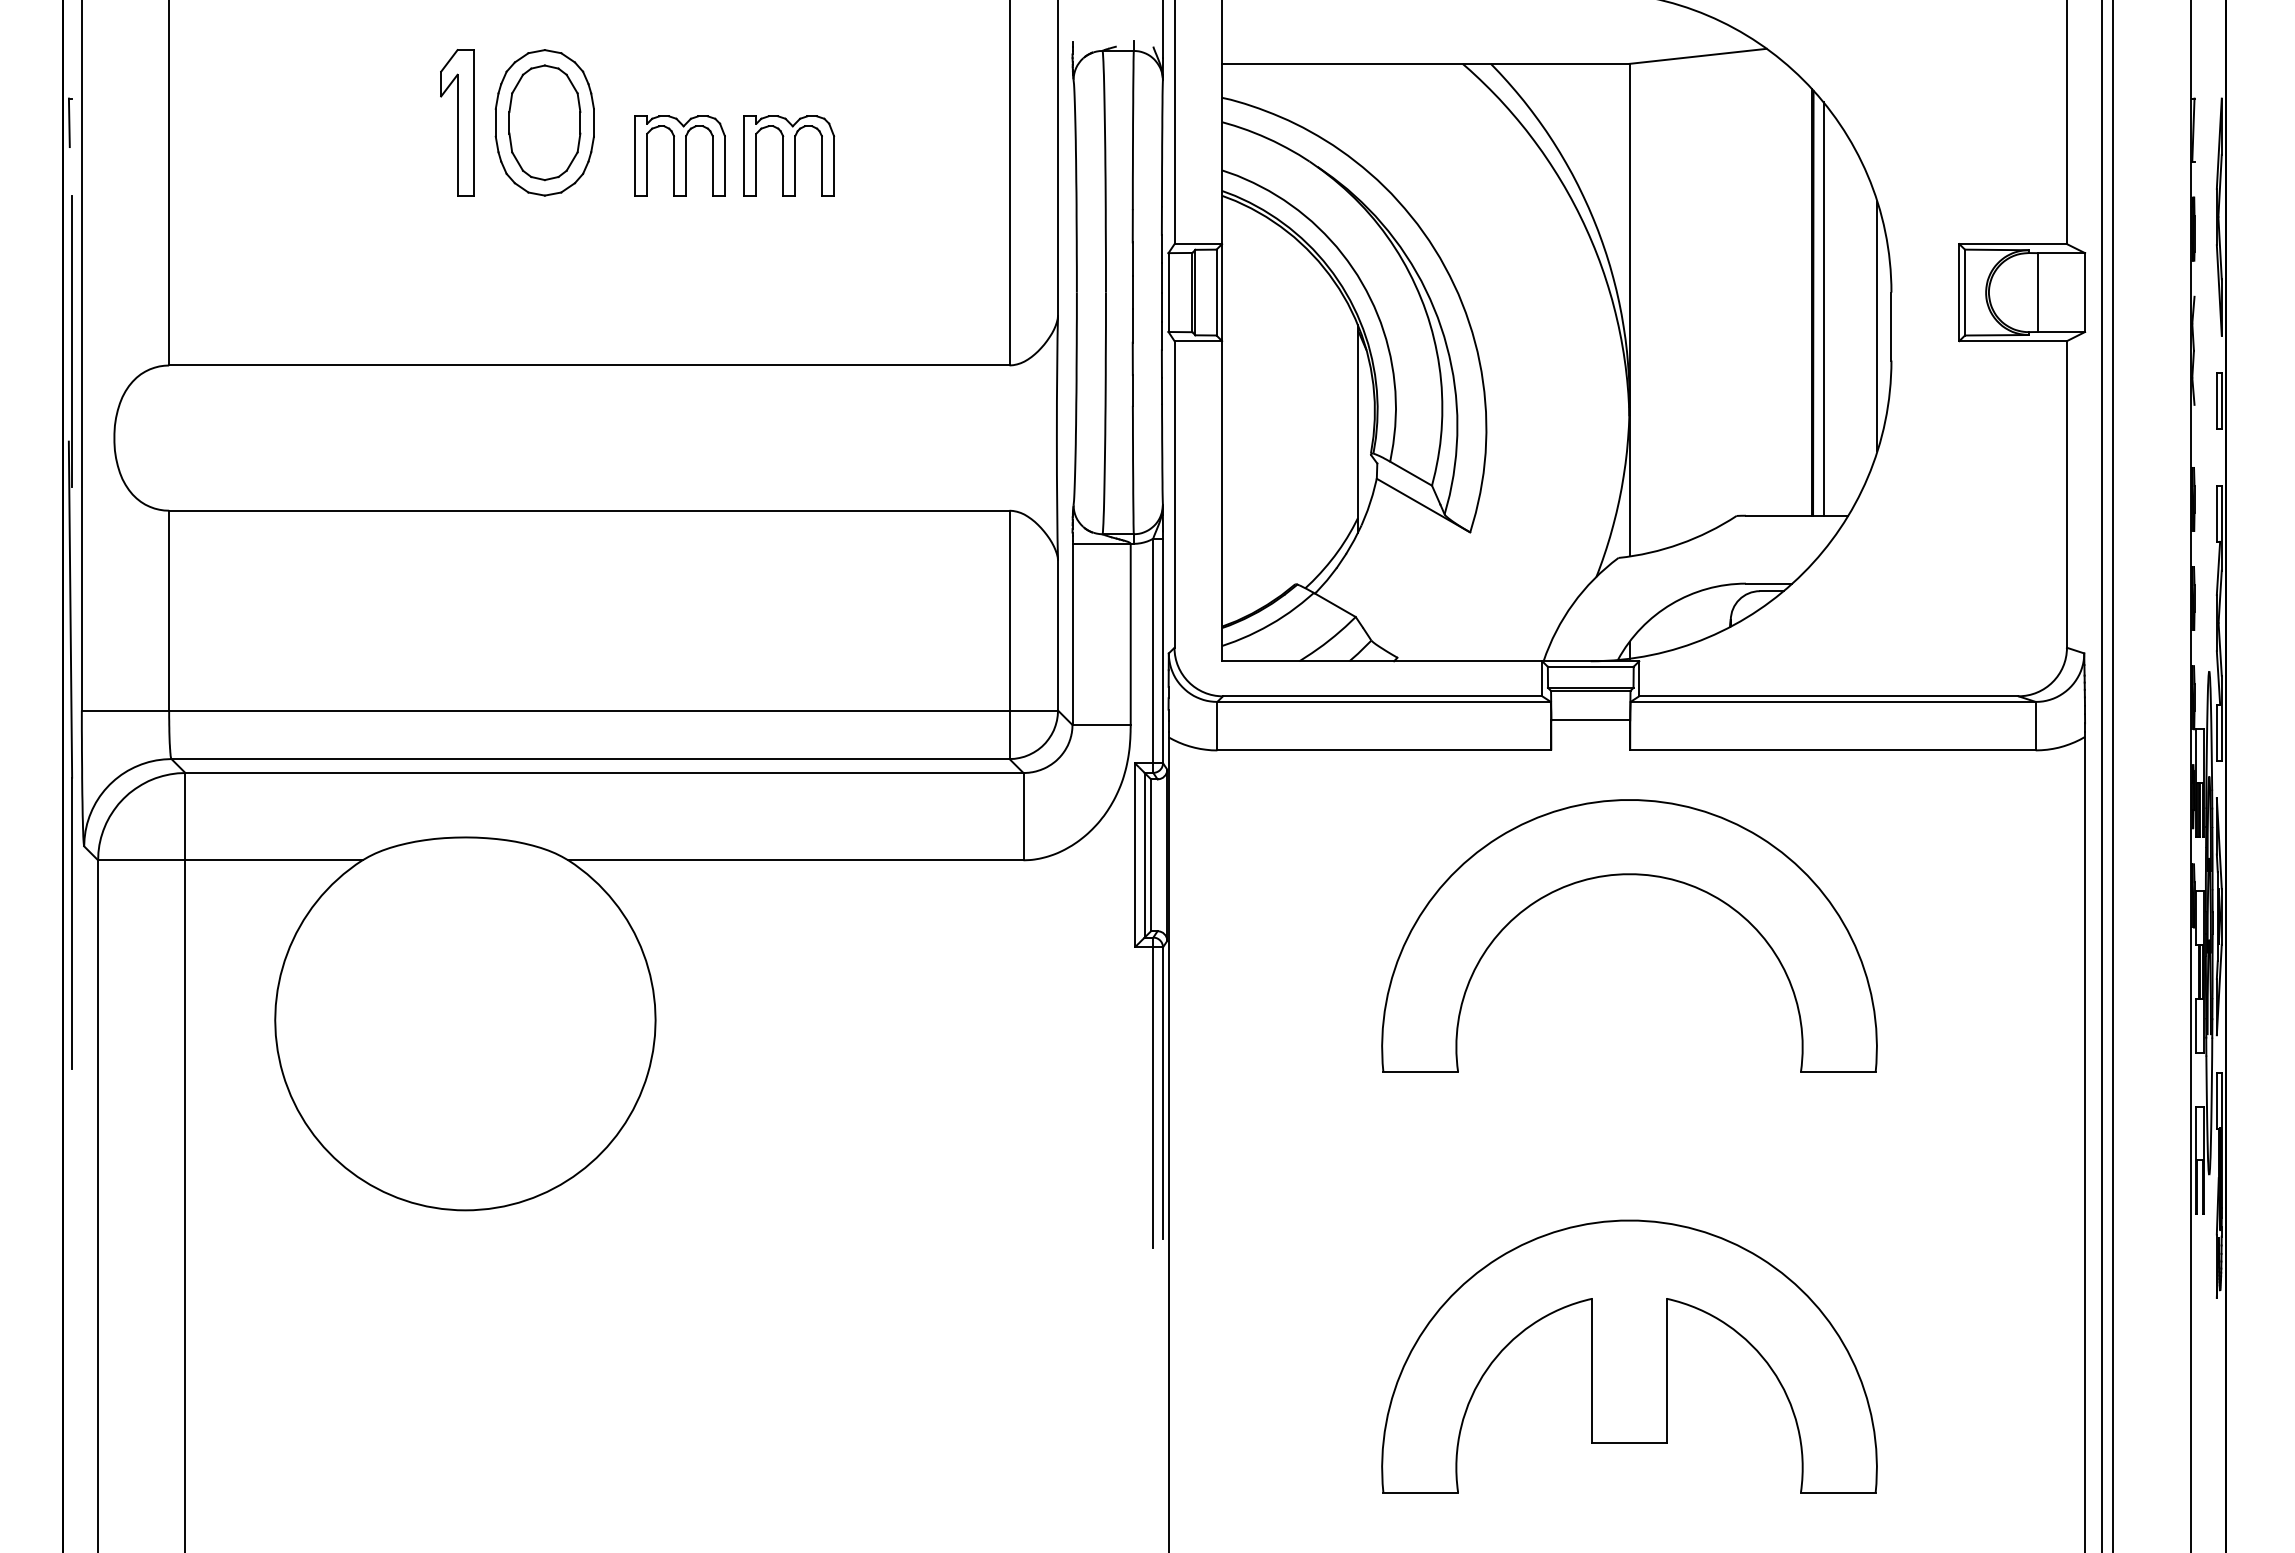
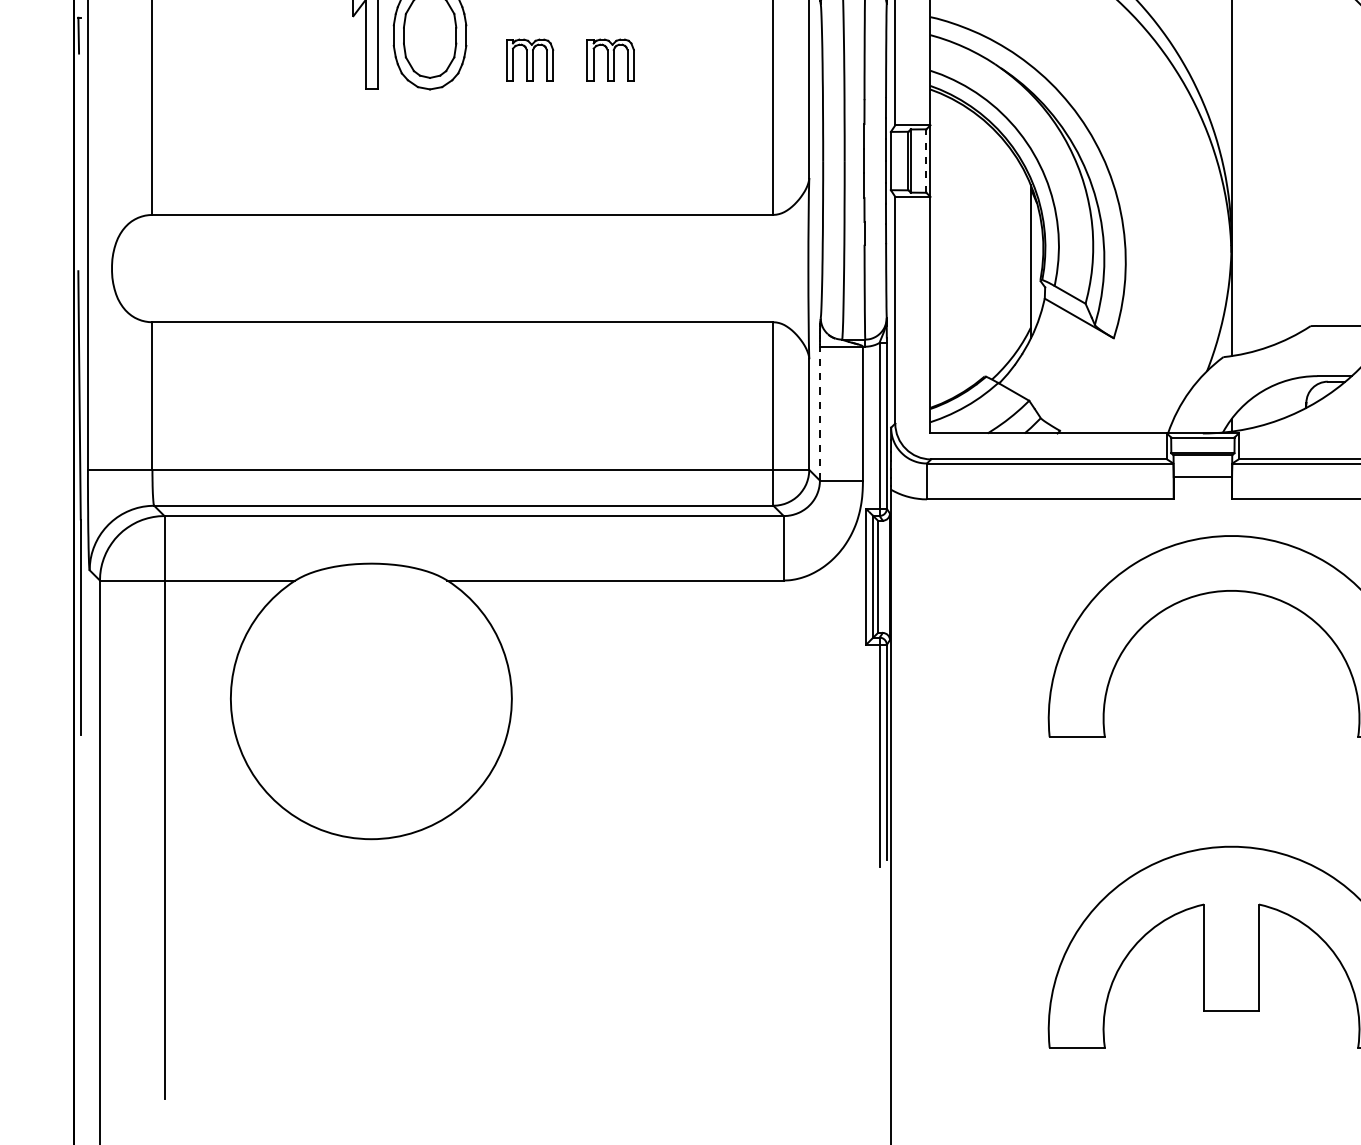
part: (679, 155) -> (529, 59), size x0.7
part: (789, 155) -> (610, 59), size x0.7
line: (1216, 292) -> (926, 161), solid -> dashed
line: (72, 340) -> (81, 196), removed
line: (1072, 632) -> (819, 412), solid -> dashed

